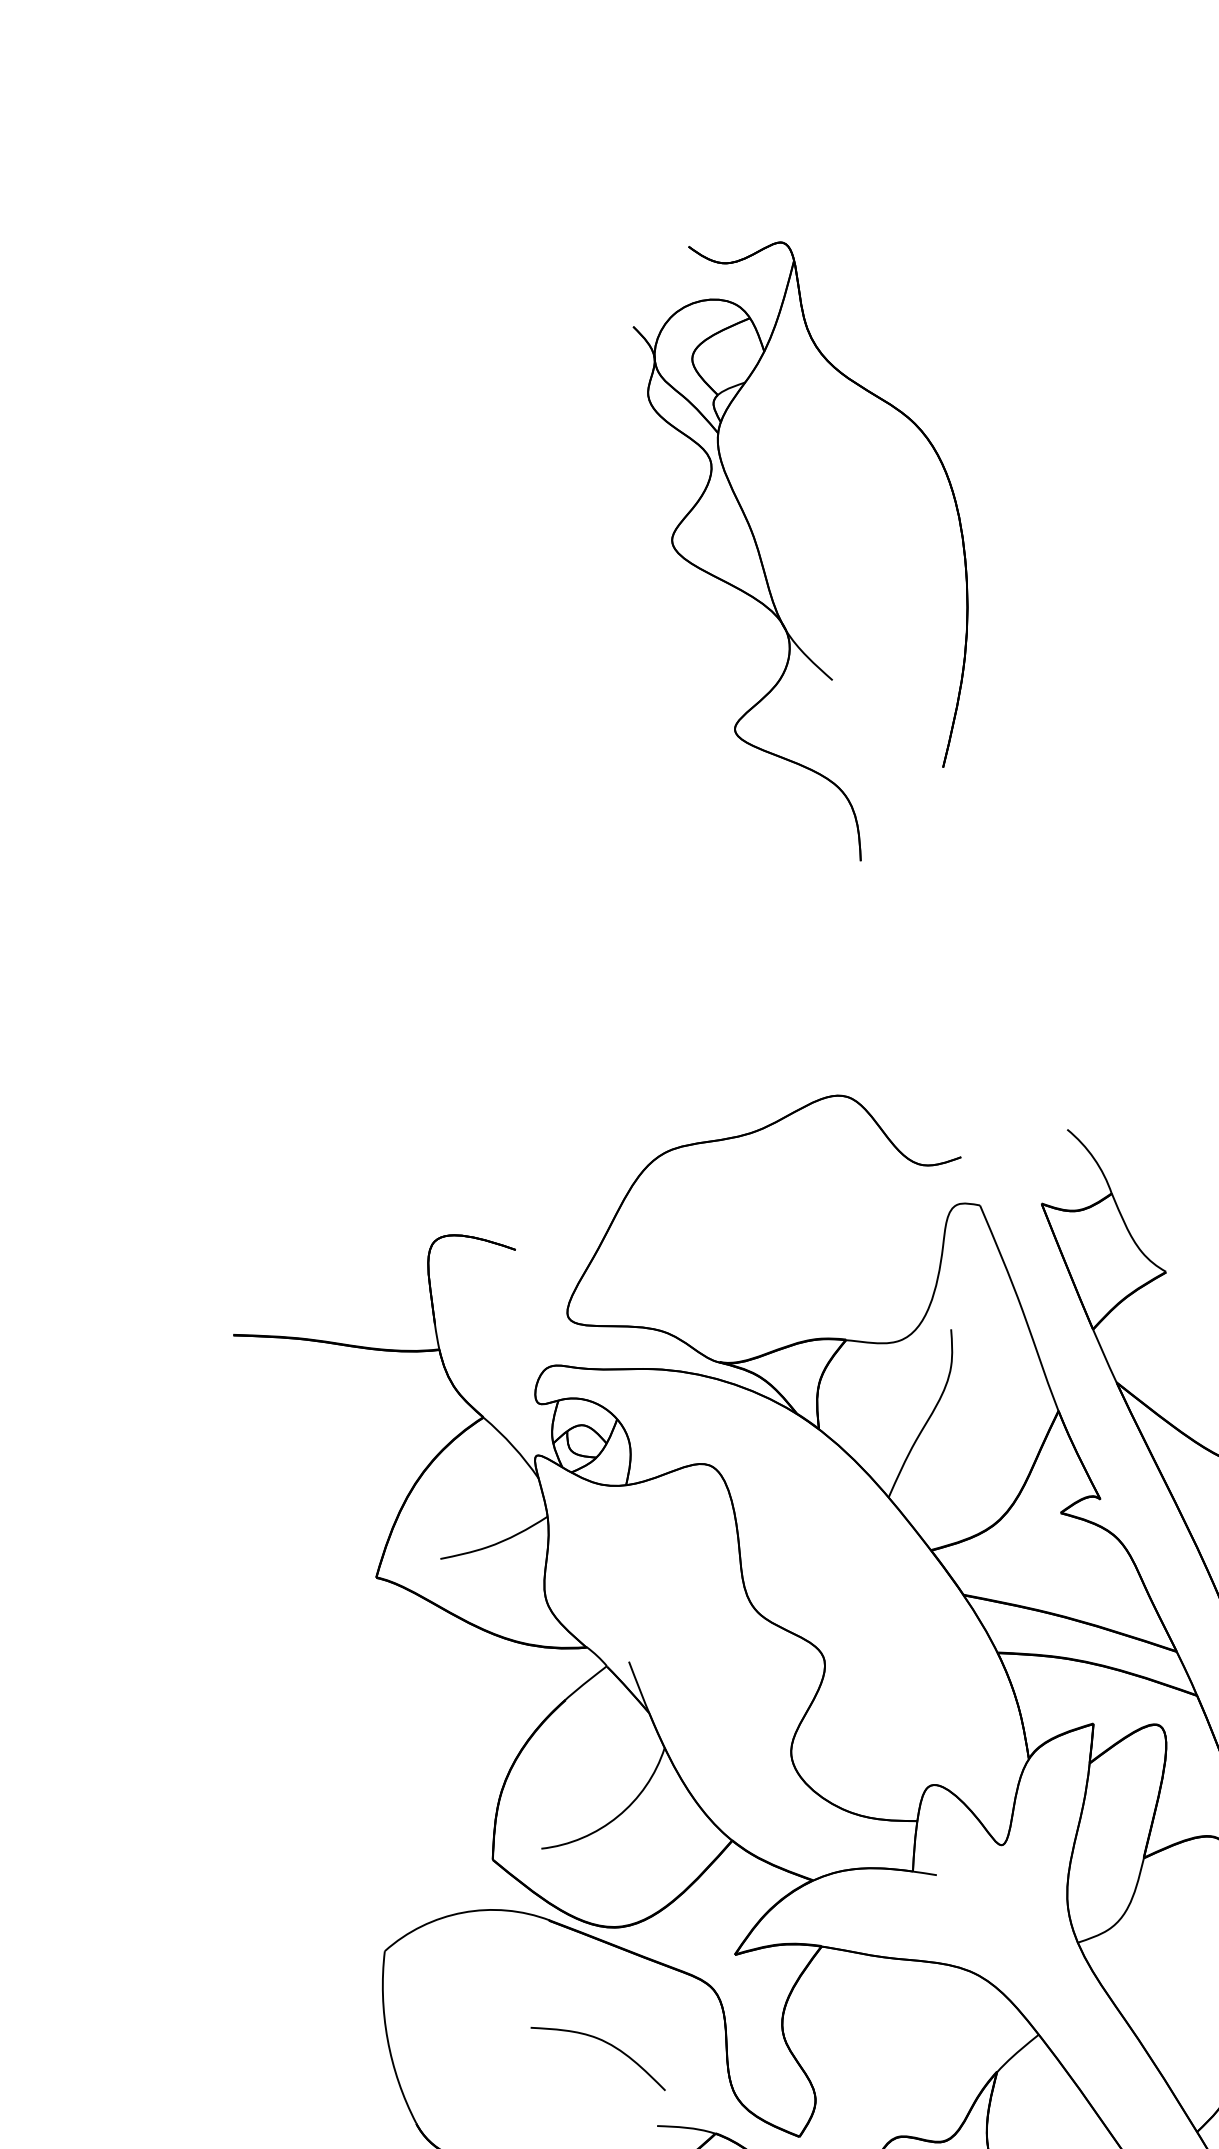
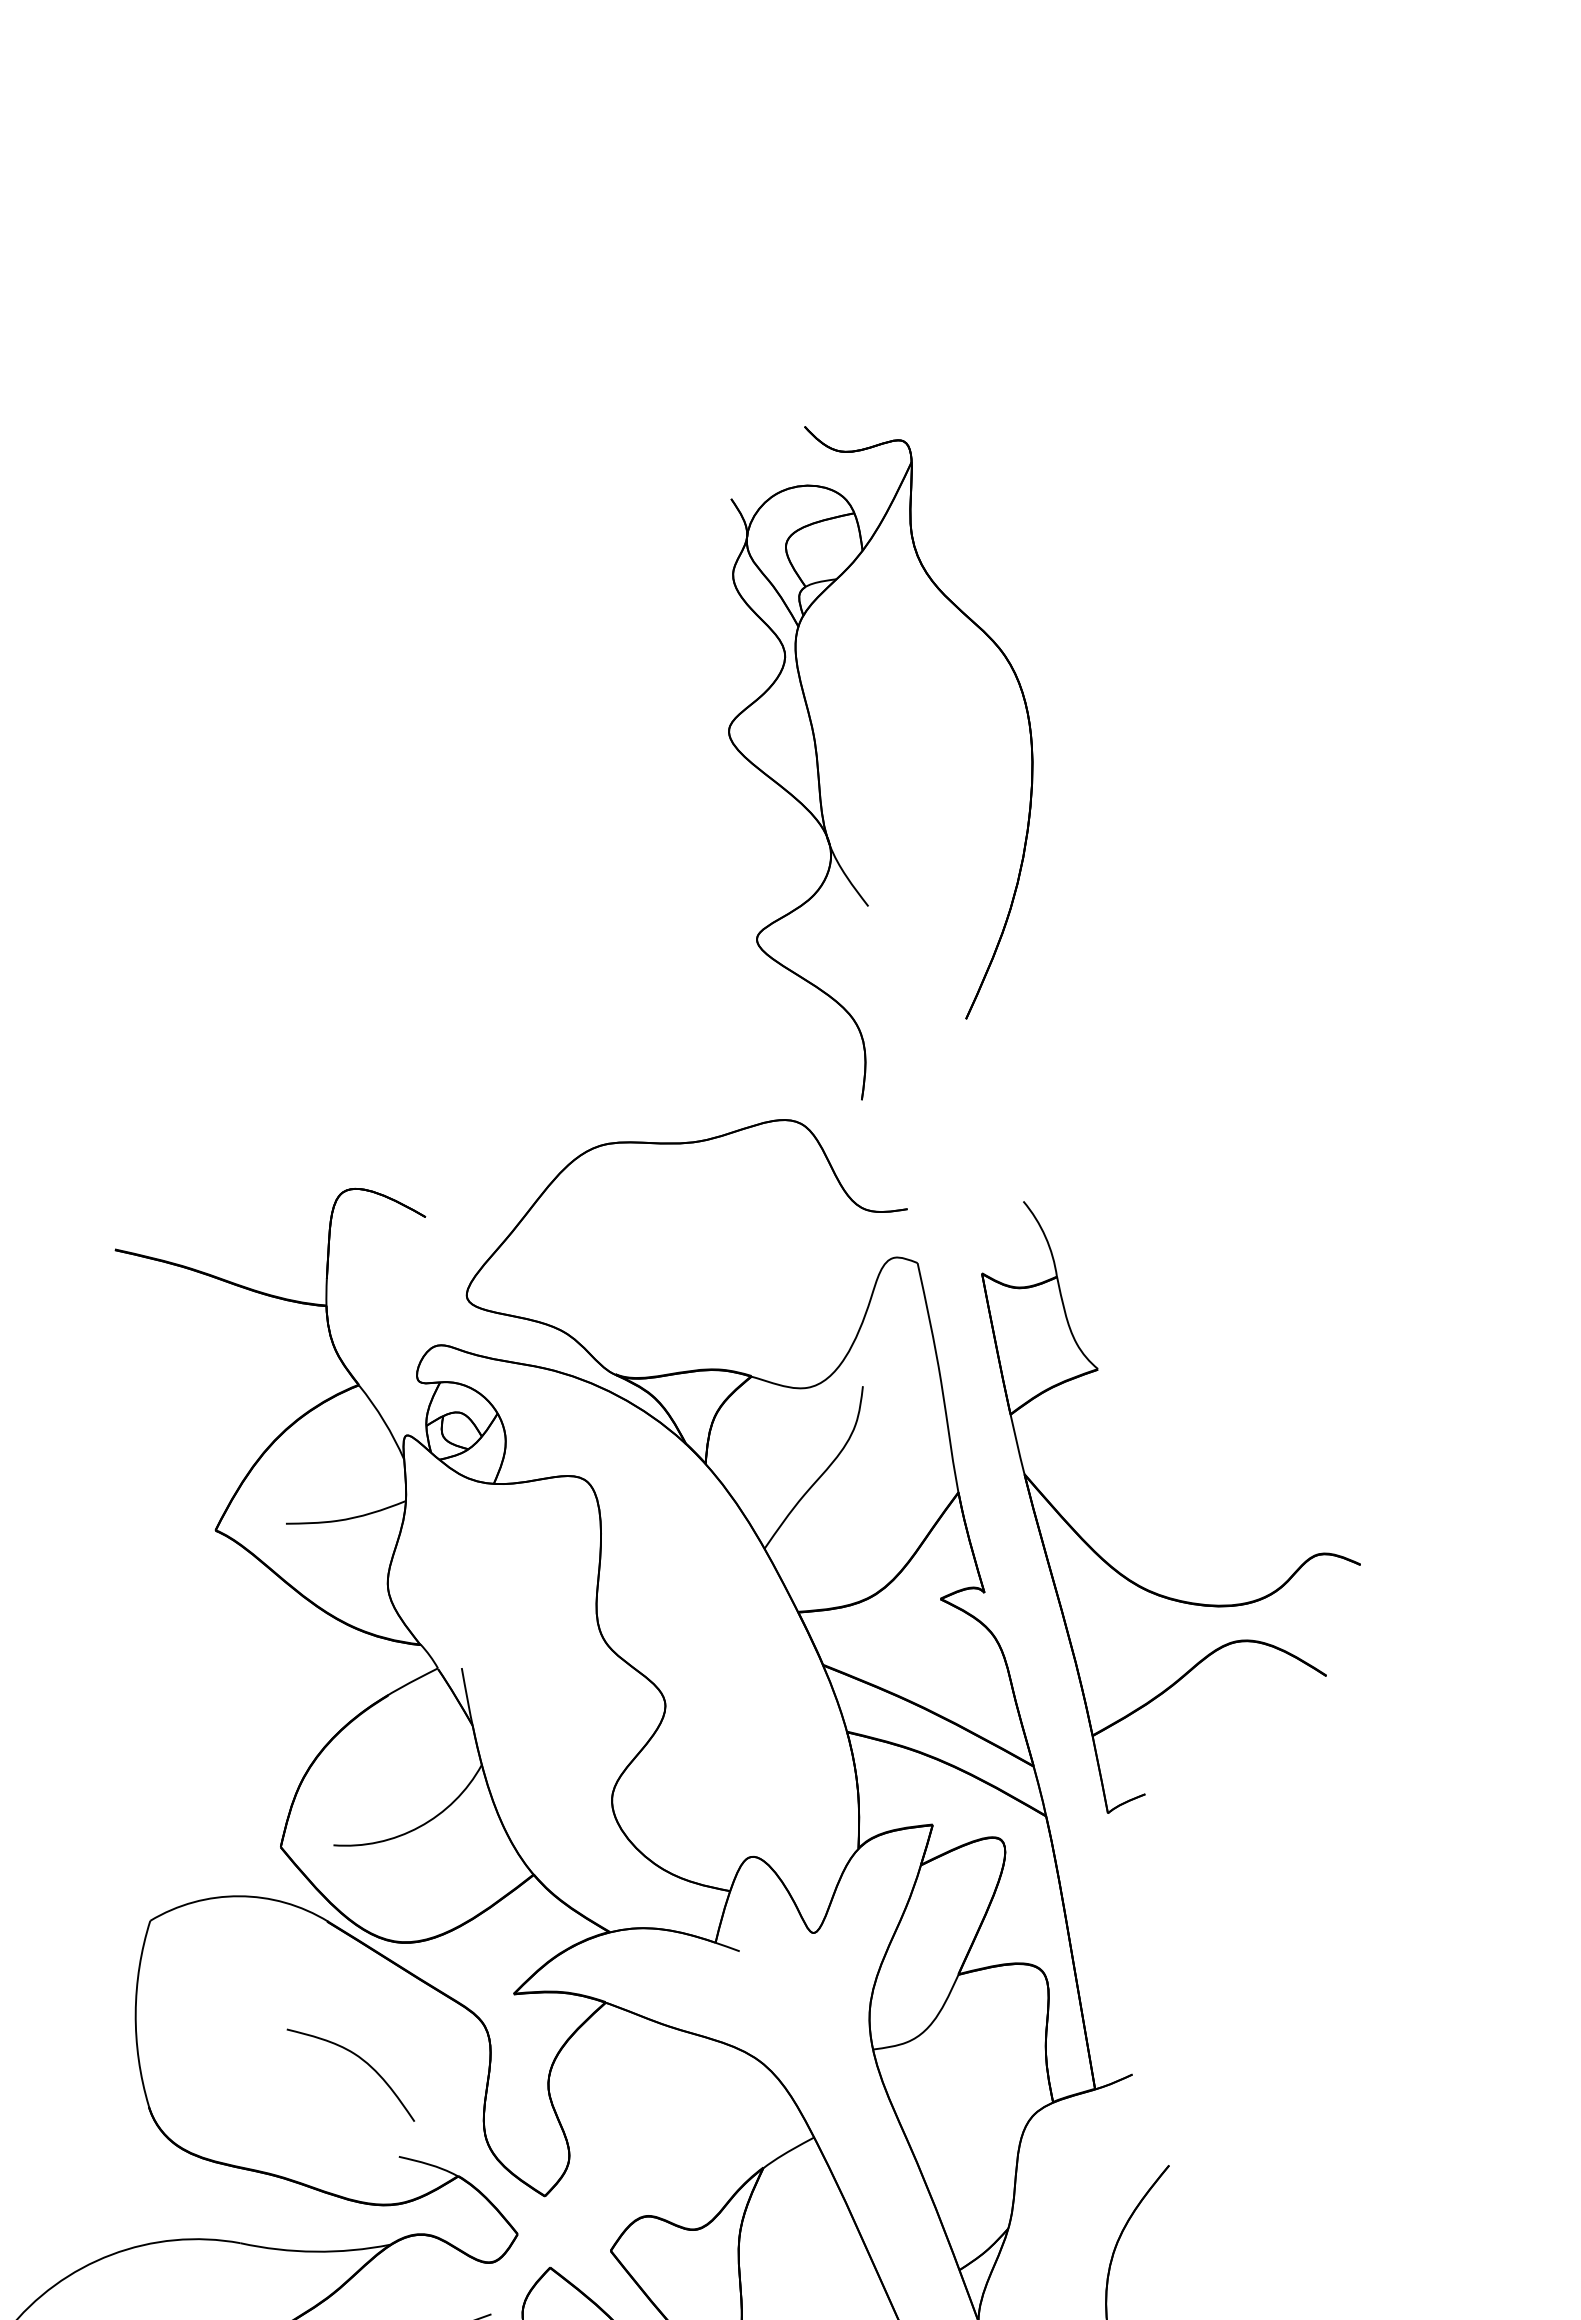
part: (763, 563) -> (819, 771), moved

